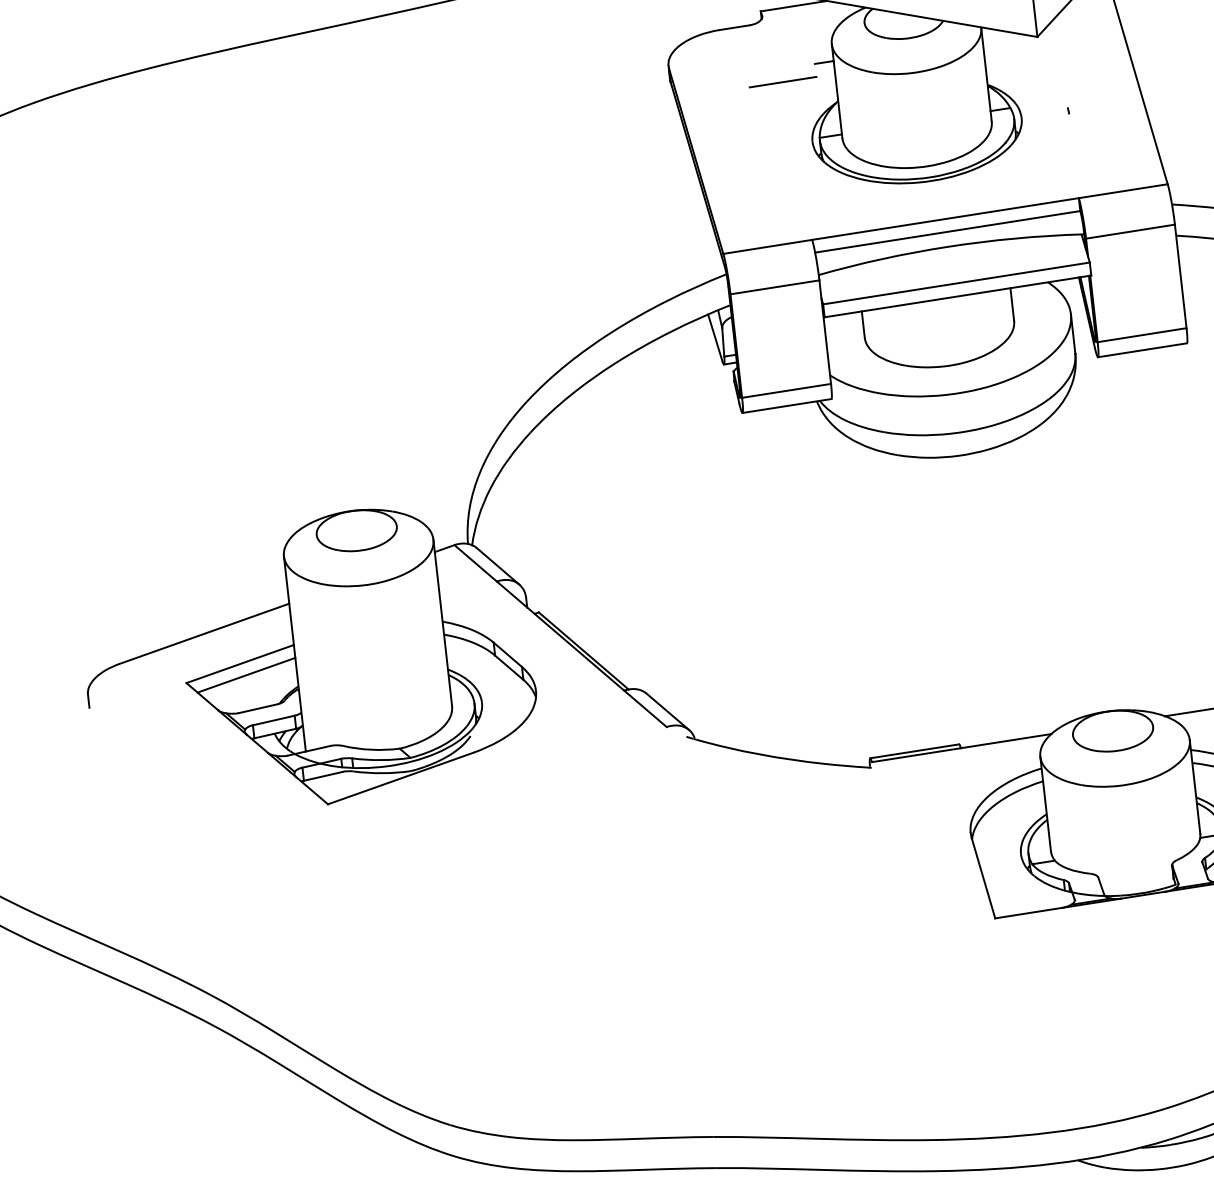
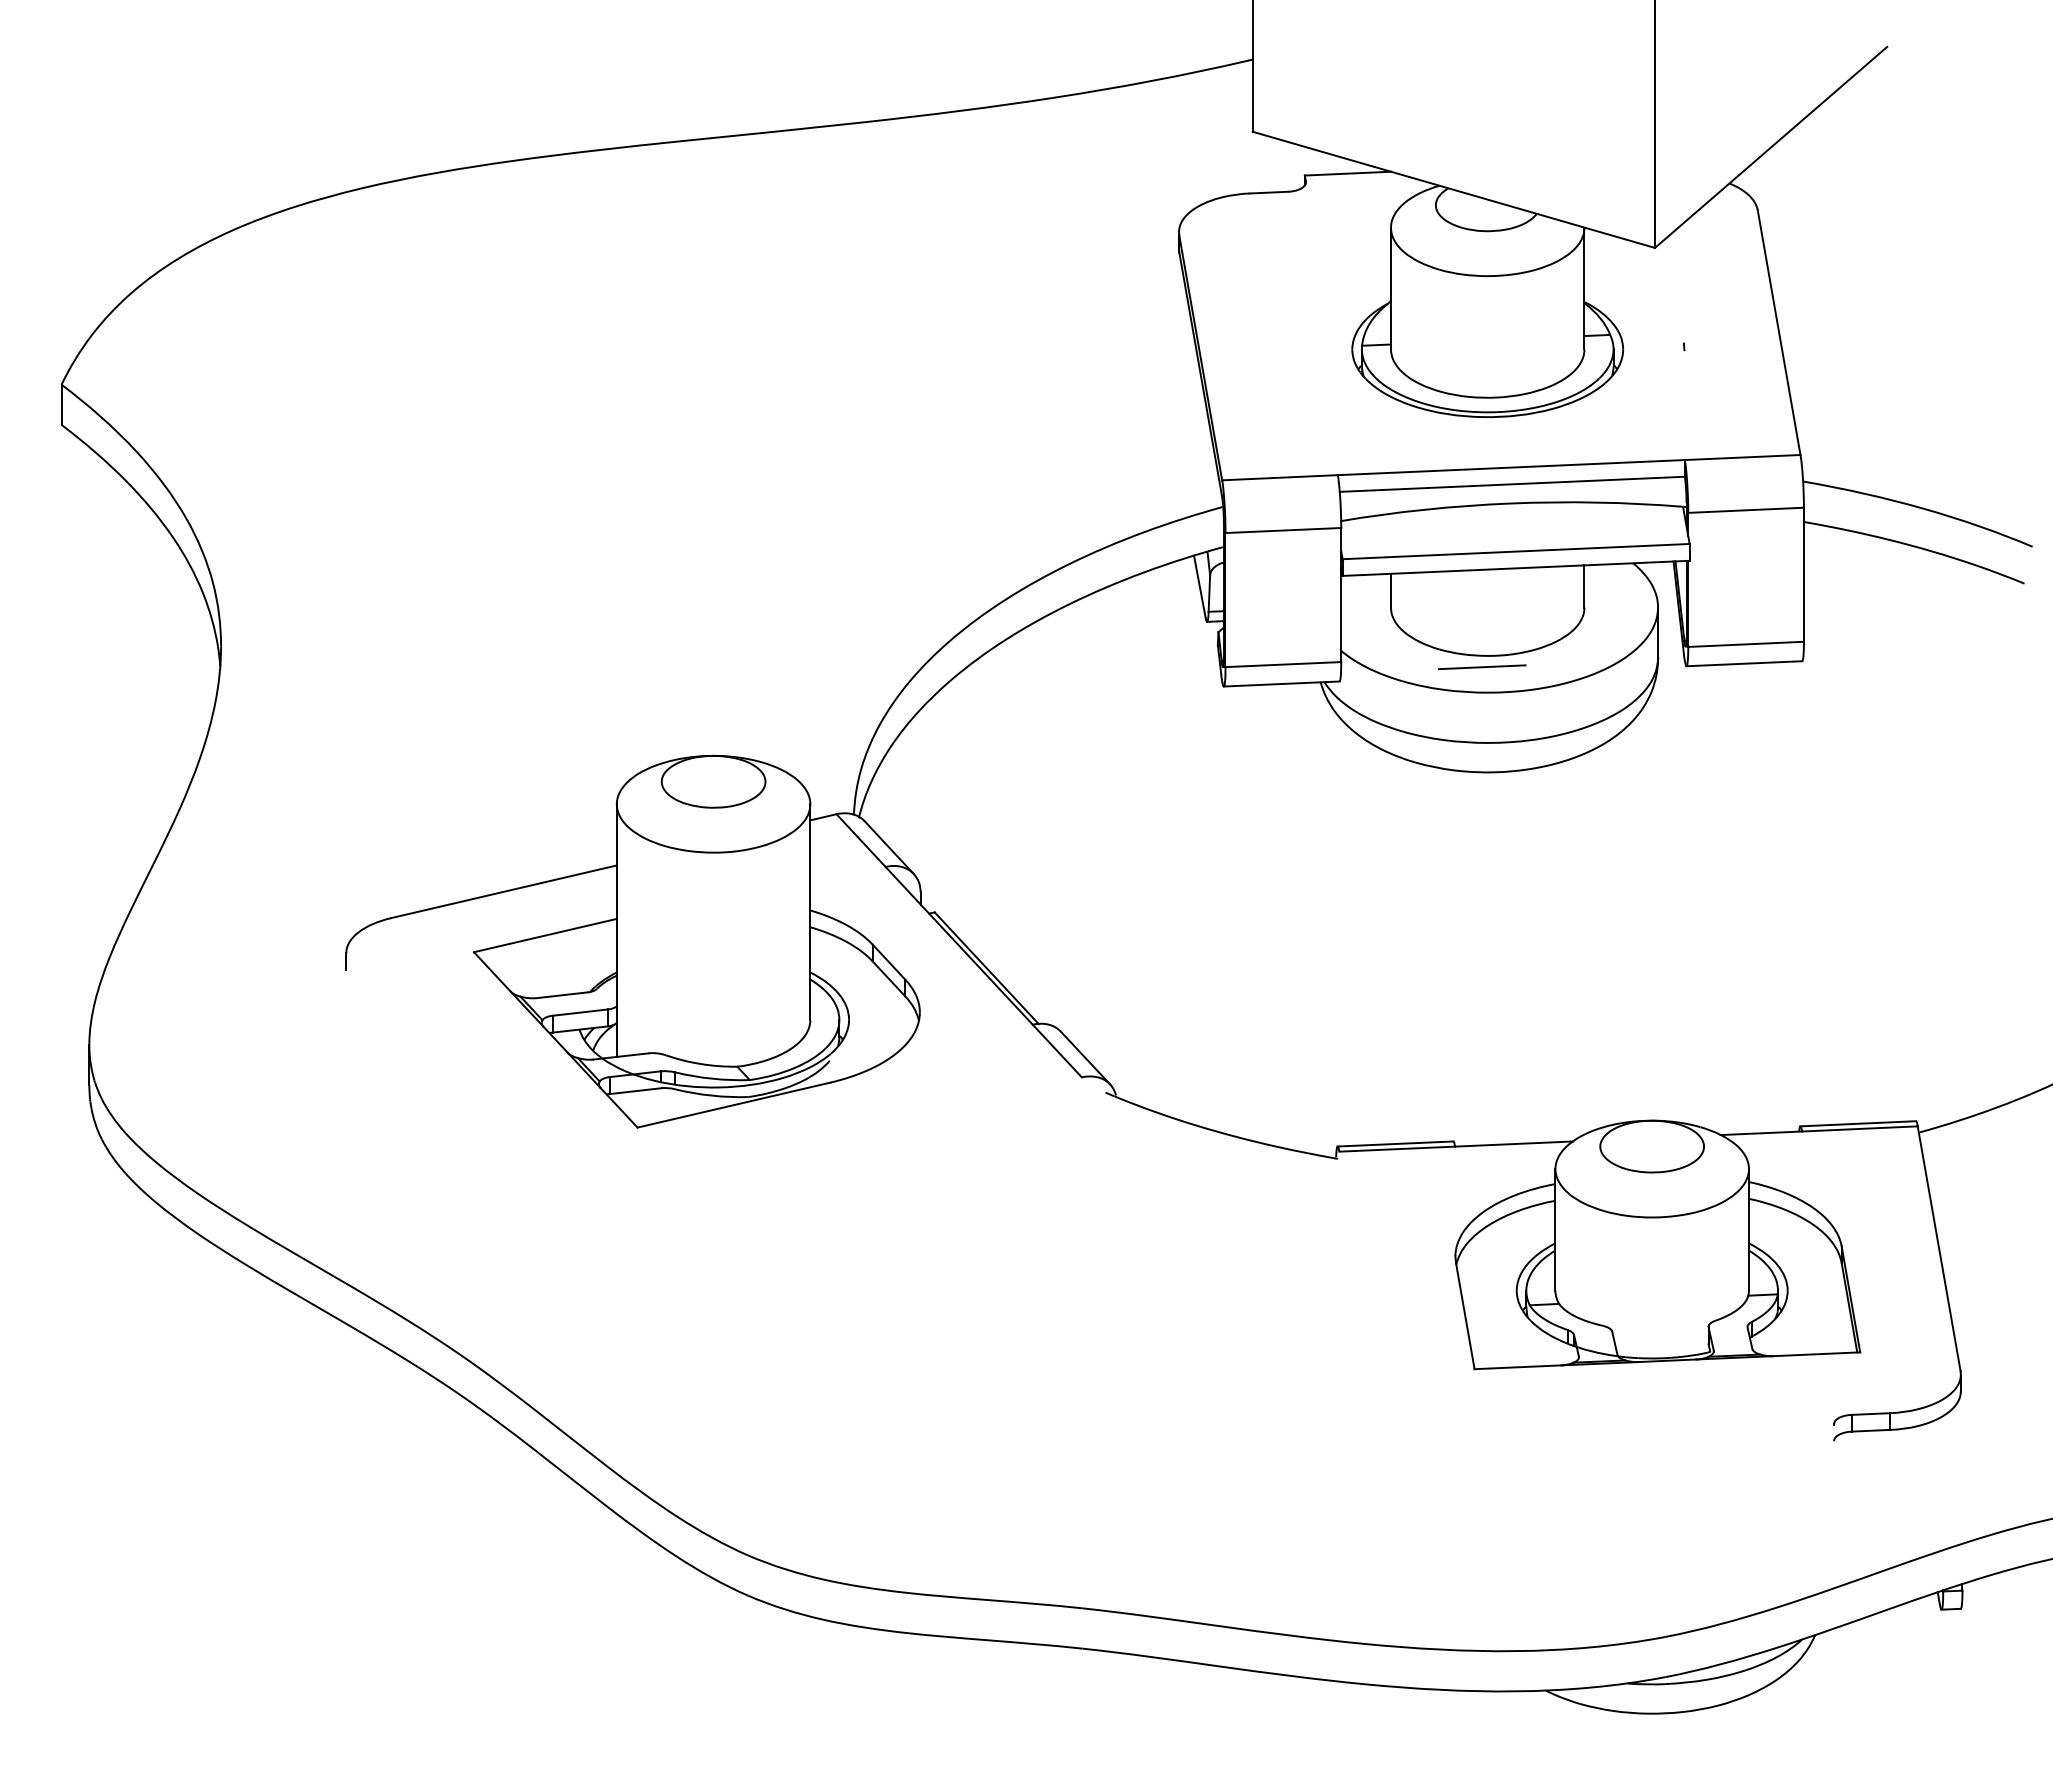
line: (824, 62) -> (1378, 249), removed
line: (782, 82) -> (1481, 667), moved
line: (246, 675) -> (551, 950), removed

